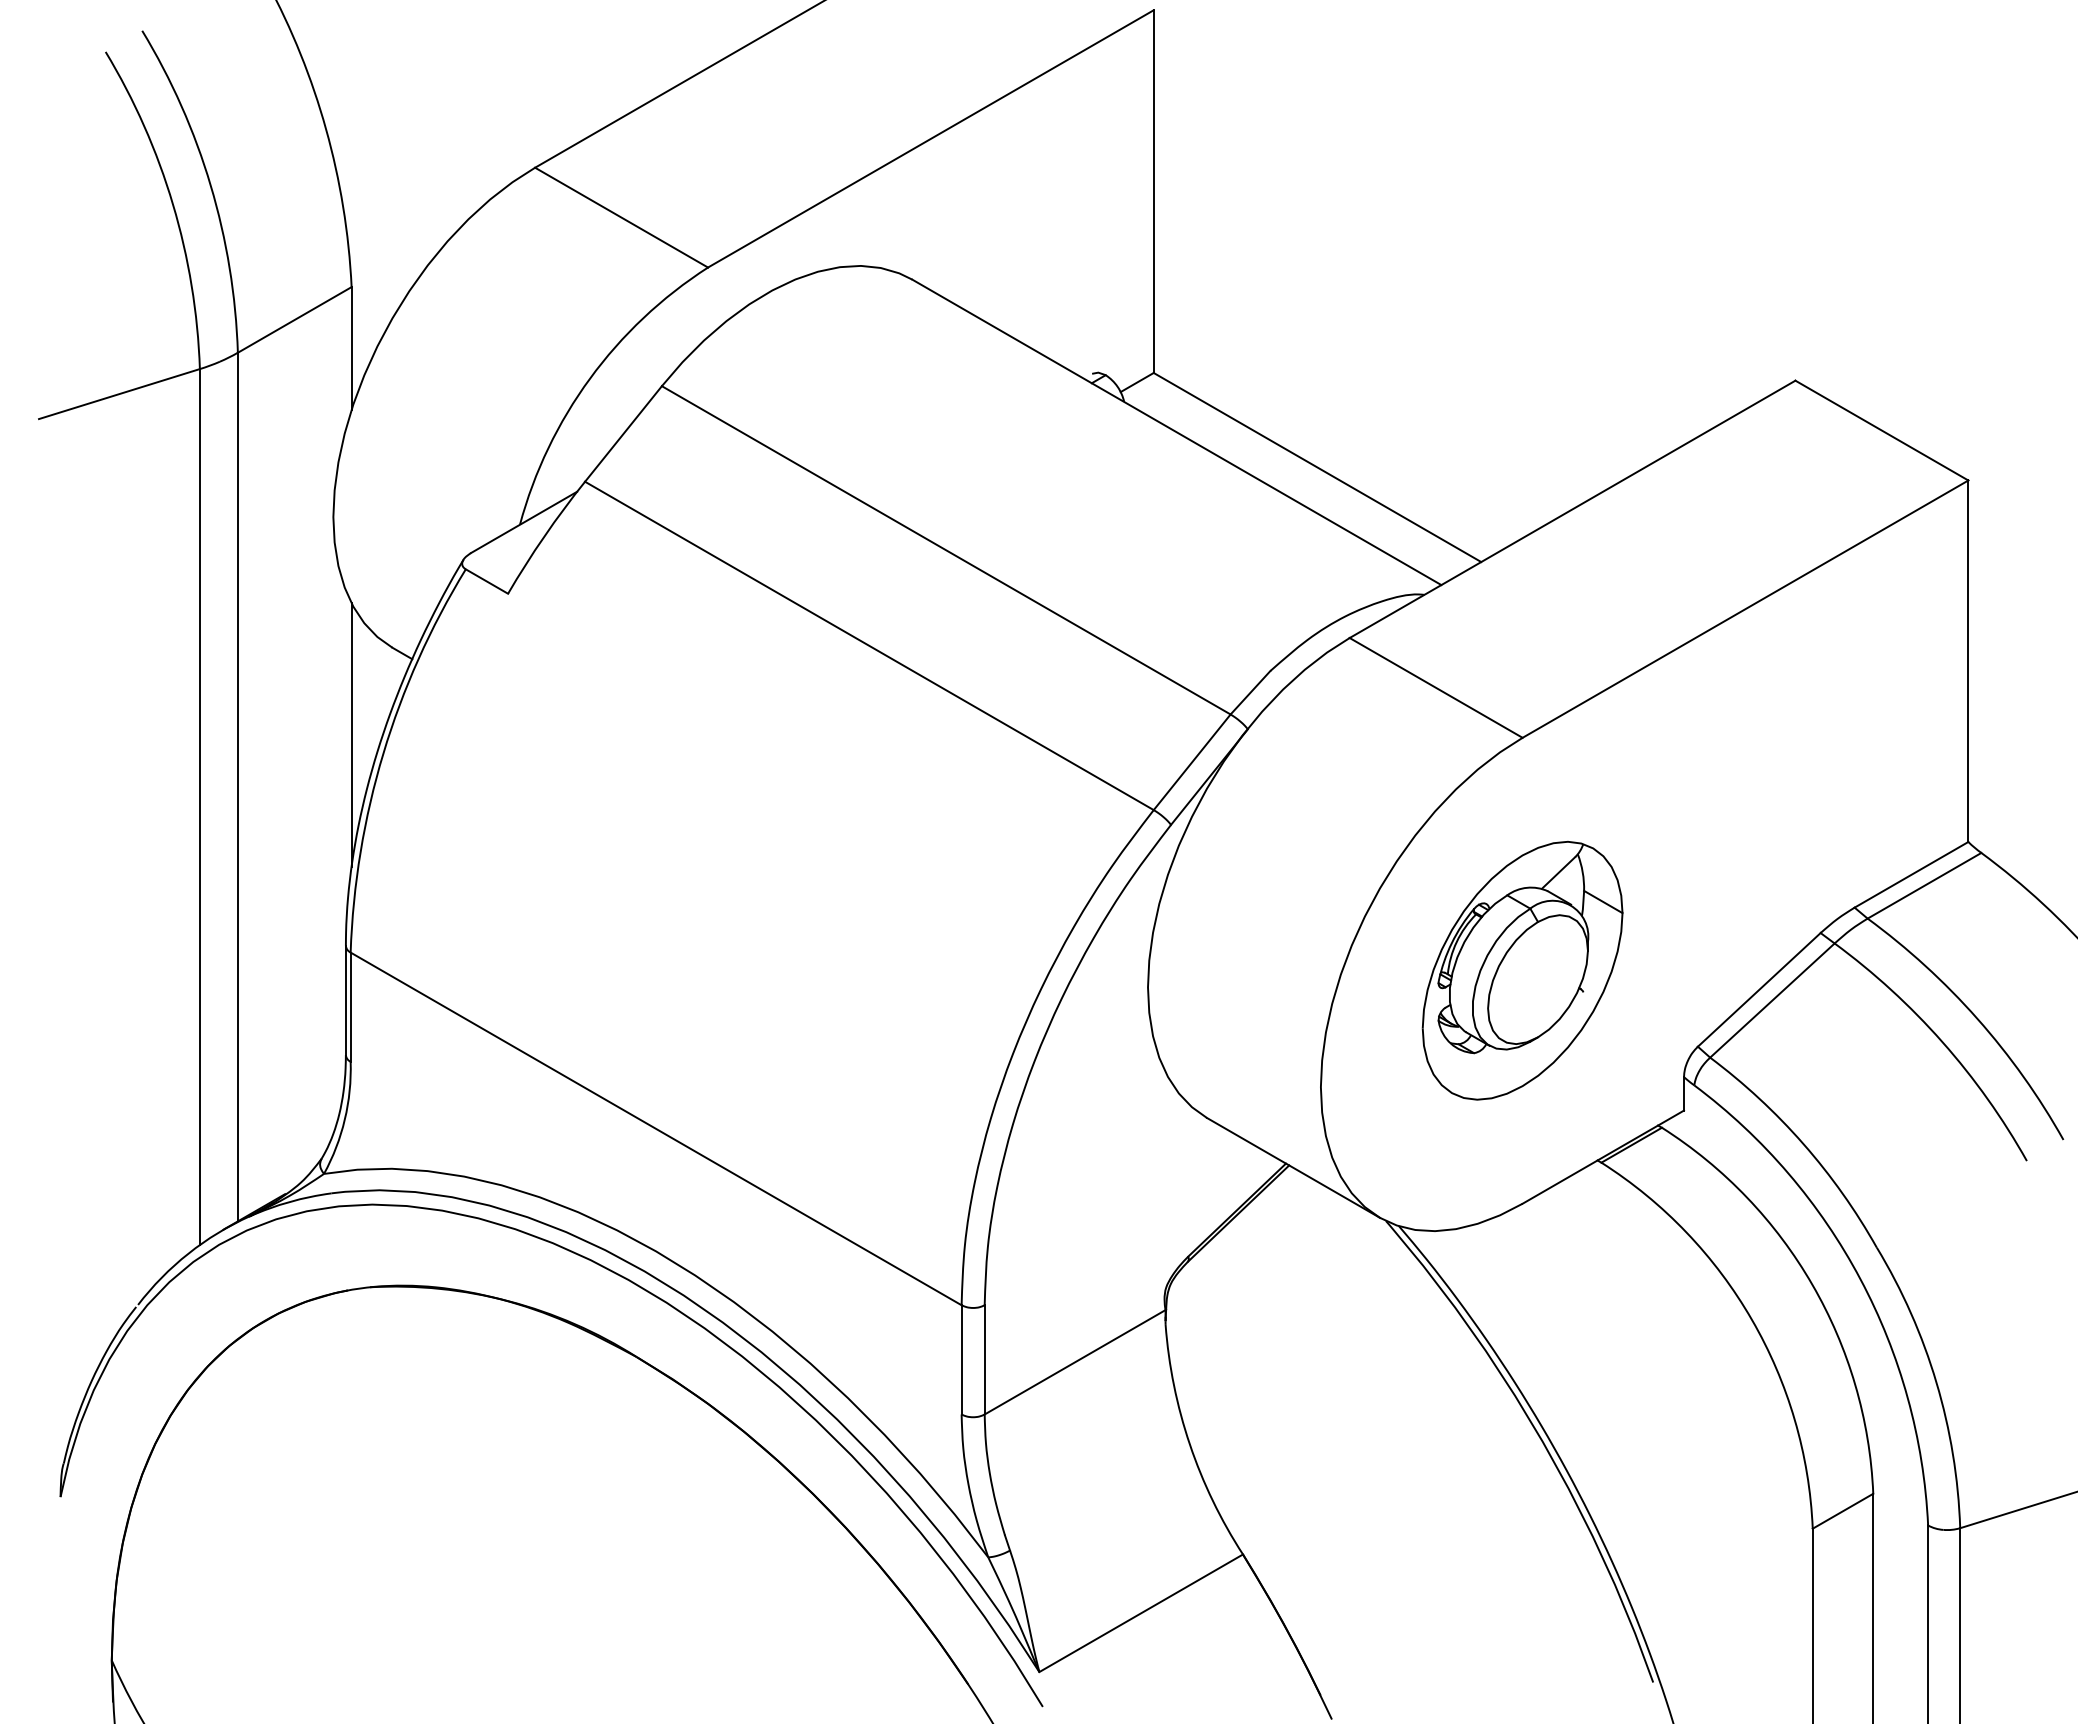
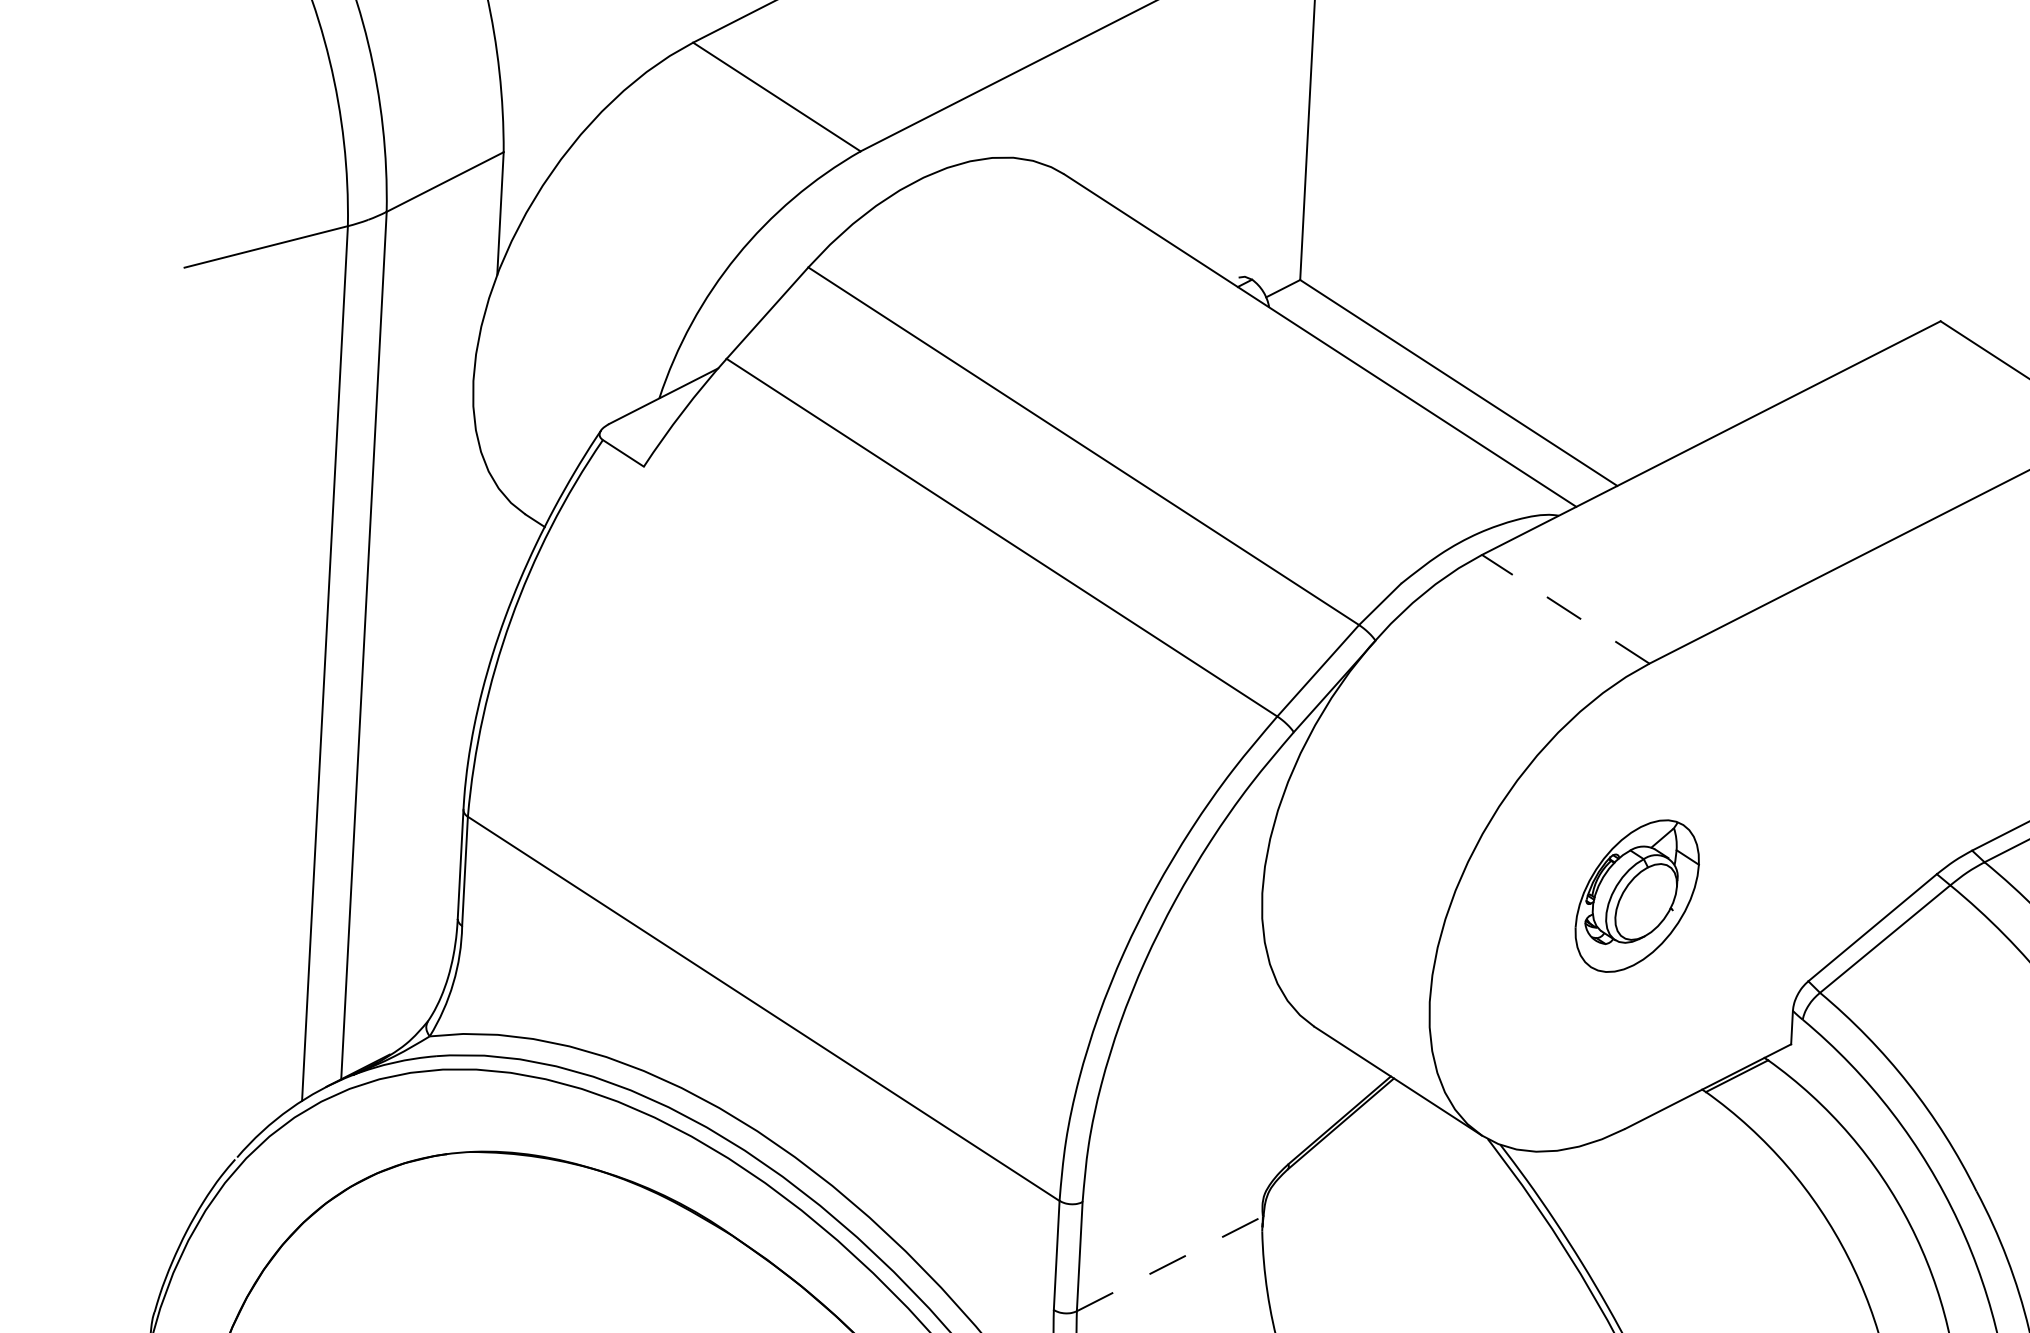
line: (1436, 687) -> (1566, 608), solid -> dashed
line: (351, 735) -> (480, 600), removed
part: (1522, 970) -> (1637, 895), size x0.6
line: (1075, 1362) -> (1170, 1264), solid -> dashed

